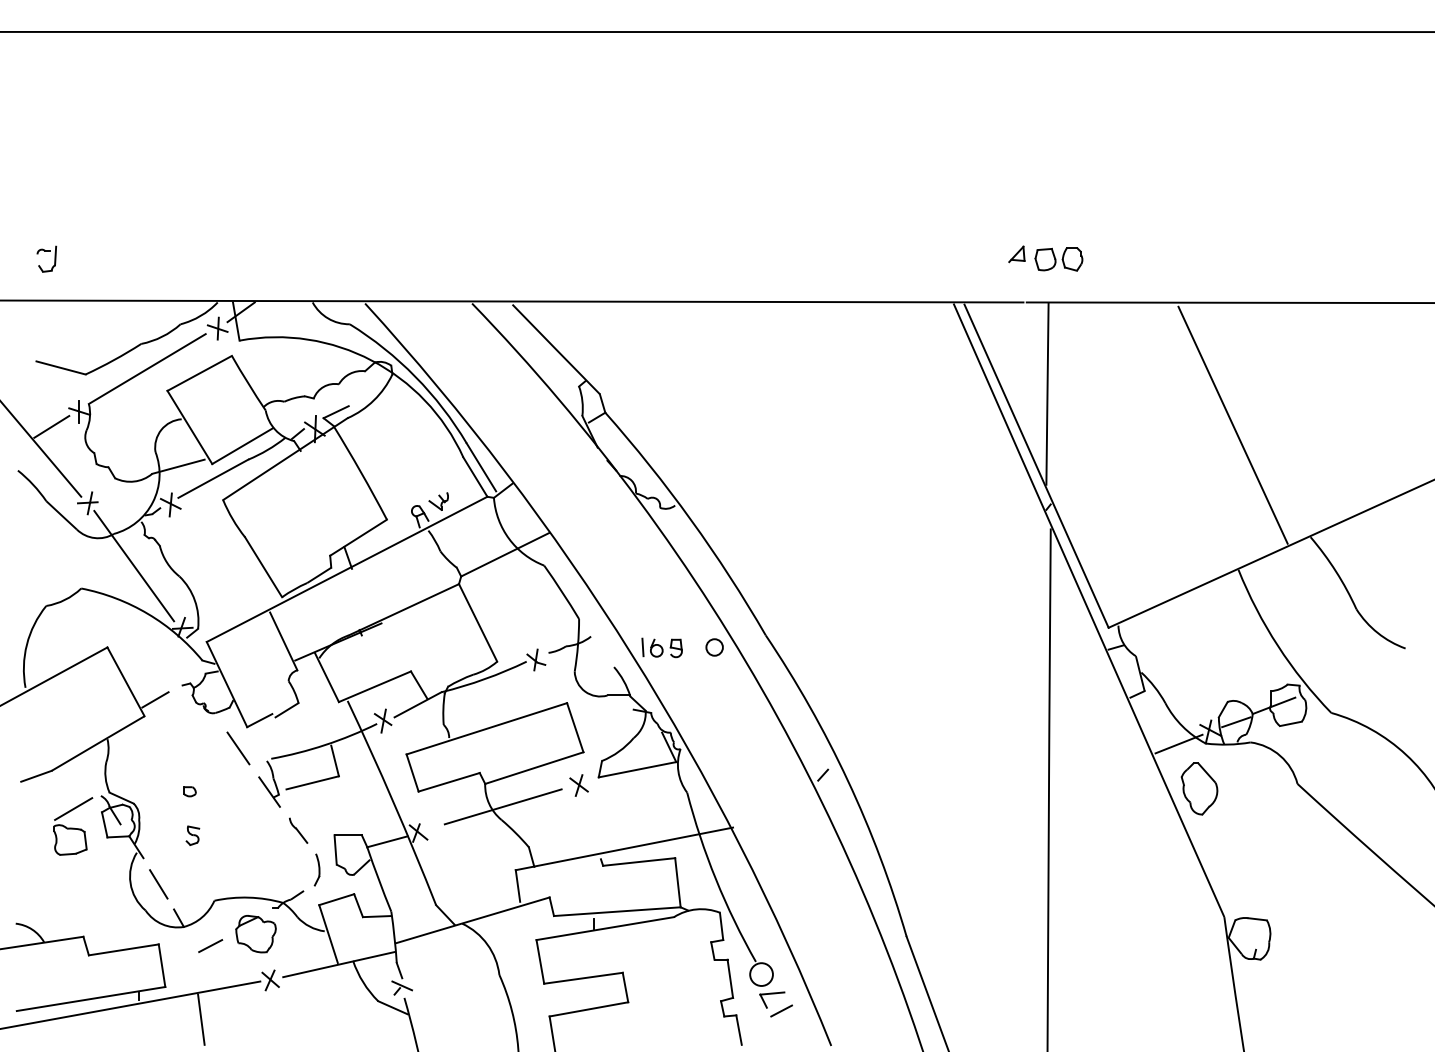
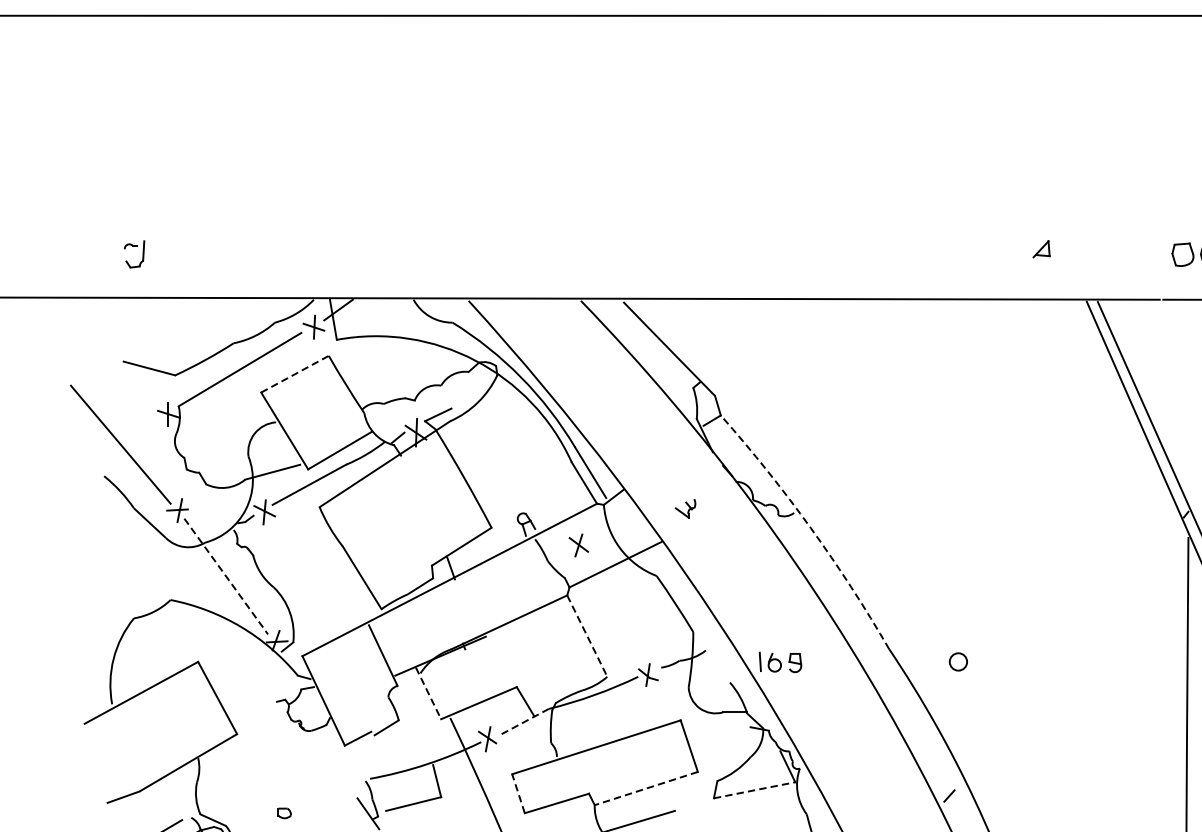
part: (1016, 254) -> (1041, 249), moved
line: (199, 373) -> (294, 374), solid -> dashed
line: (1047, 393) -> (1185, 395), removed
line: (51, 426) -> (139, 429), removed
part: (438, 501) -> (685, 508), moved
arc: (691, 520) -> (811, 528), solid -> dashed
line: (134, 566) -> (226, 576), solid -> dashed
line: (478, 623) -> (587, 636), solid -> dashed
circle: (714, 647) -> (958, 661), moved
line: (327, 677) -> (429, 693), solid -> dashed
line: (155, 699) -> (248, 716), removed
line: (418, 704) -> (524, 721), solid -> dashed
line: (238, 748) -> (335, 767), removed
line: (534, 768) -> (646, 788), solid -> dashed
line: (637, 769) -> (754, 790), solid -> dashed
line: (412, 773) -> (518, 794), solid -> dashed
part: (578, 785) -> (578, 545), moved

